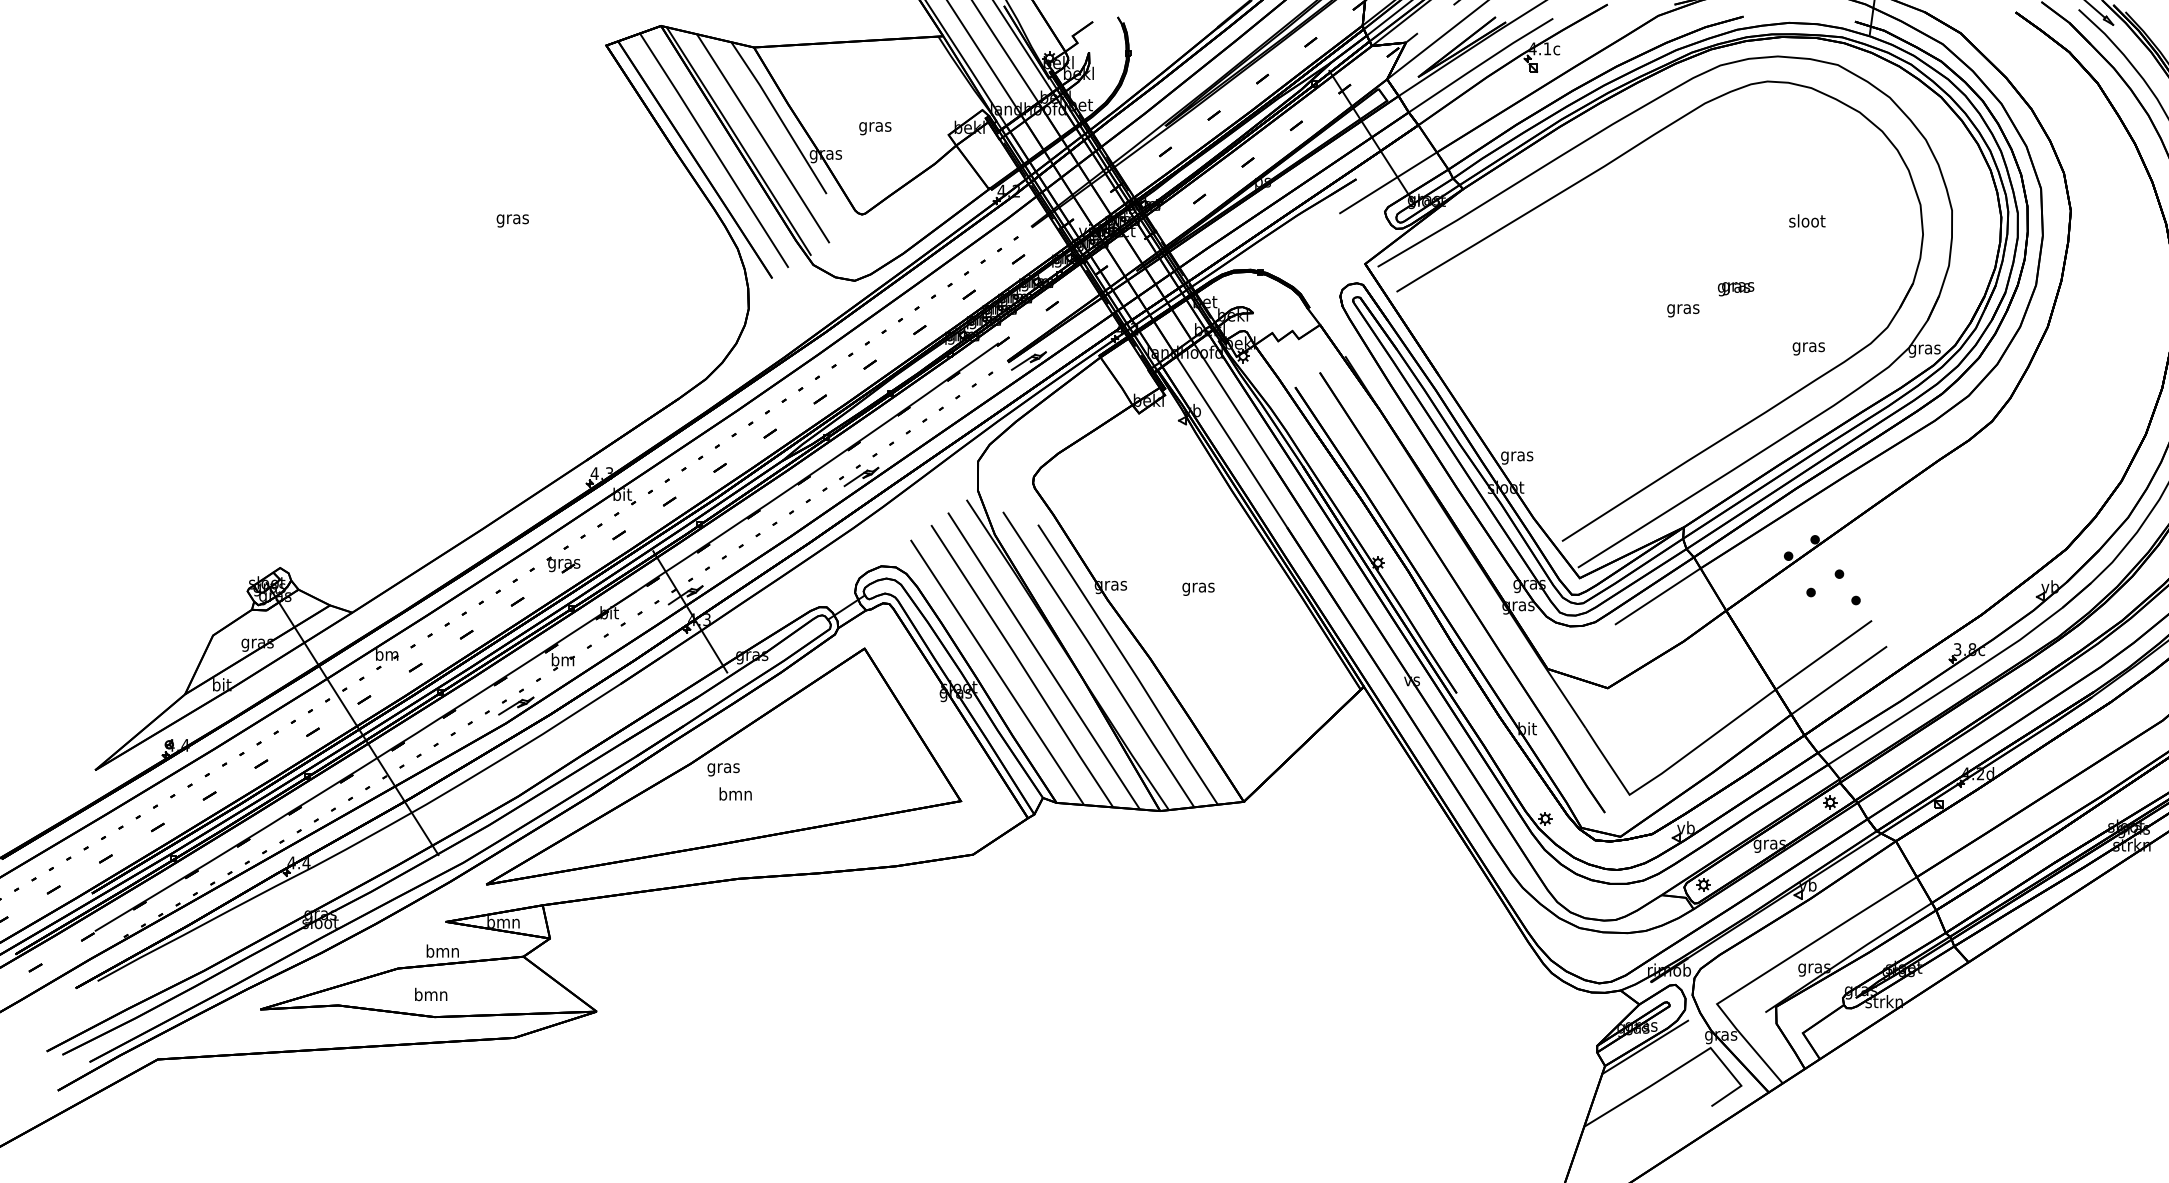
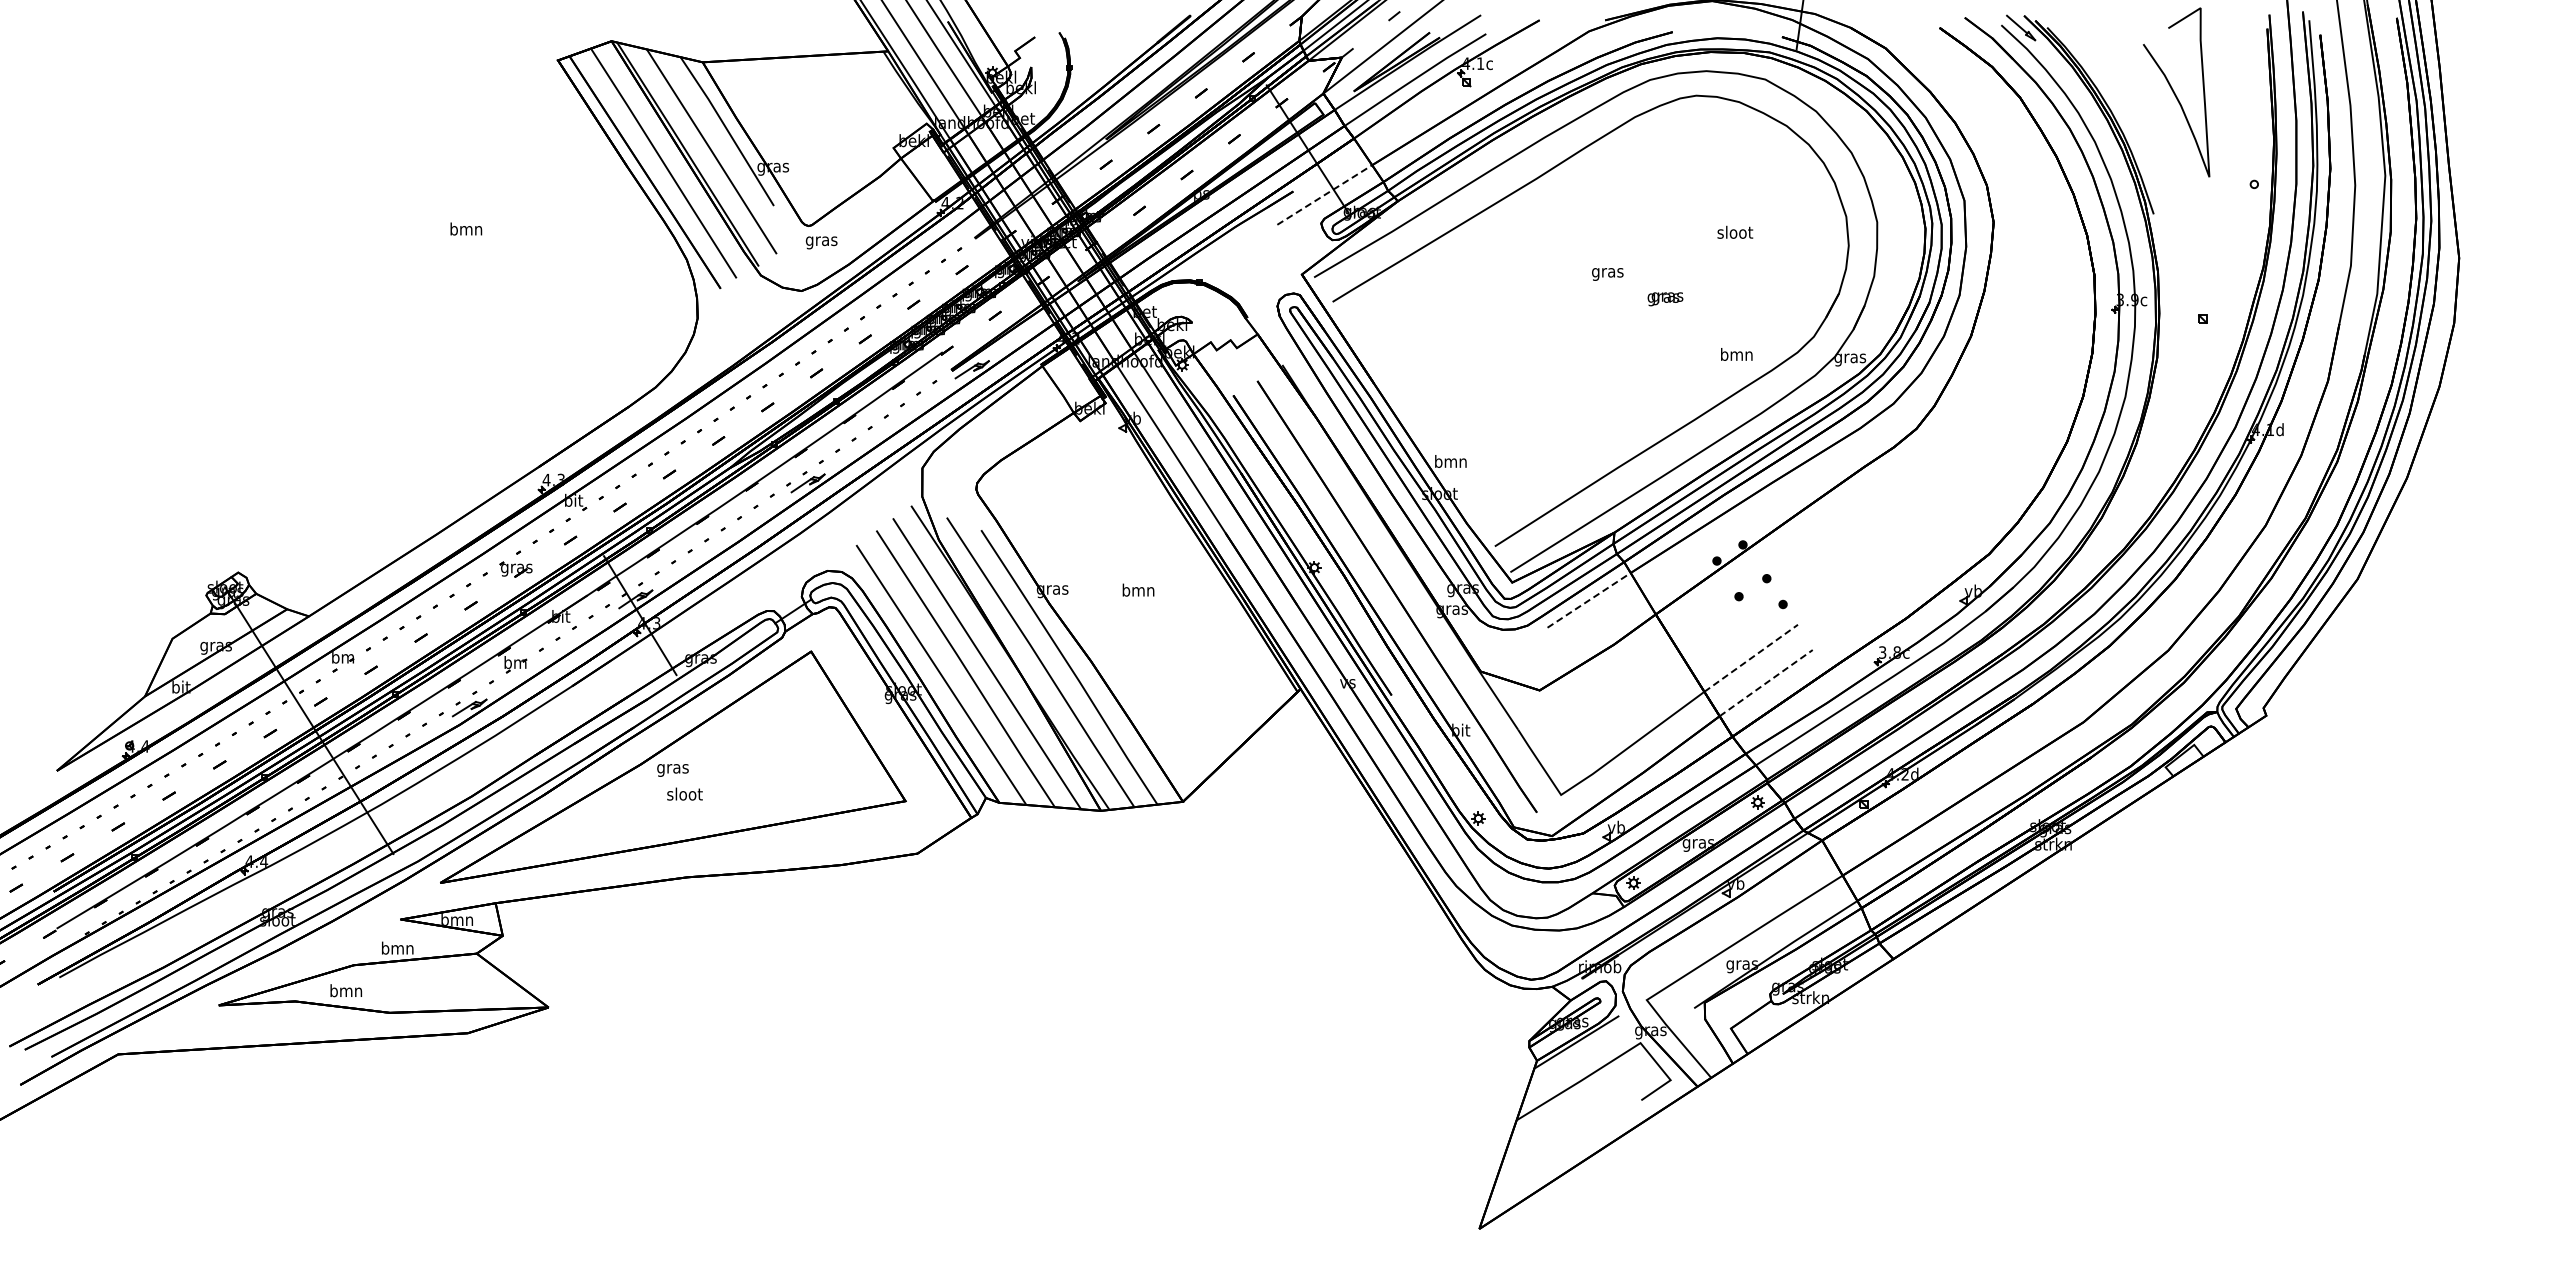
text: (875, 128) -> (821, 242), moved
line: (1389, 182) -> (1325, 194), solid -> dashed
text: (512, 219) -> (466, 230), gras -> bmn
text: (1683, 310) -> (1607, 274), moved
text: (1808, 347) -> (1736, 356), gras -> bmn
text: (1516, 456) -> (1450, 463), gras -> bmn
text: (1198, 587) -> (1138, 591), gras -> bmn
line: (1658, 596) -> (1589, 600), solid -> dashed
line: (1823, 655) -> (1751, 658), solid -> dashed
line: (1839, 680) -> (1766, 682), solid -> dashed
text: (735, 793) -> (684, 793), bmn -> sloot
text: (430, 994) -> (345, 990), moved

